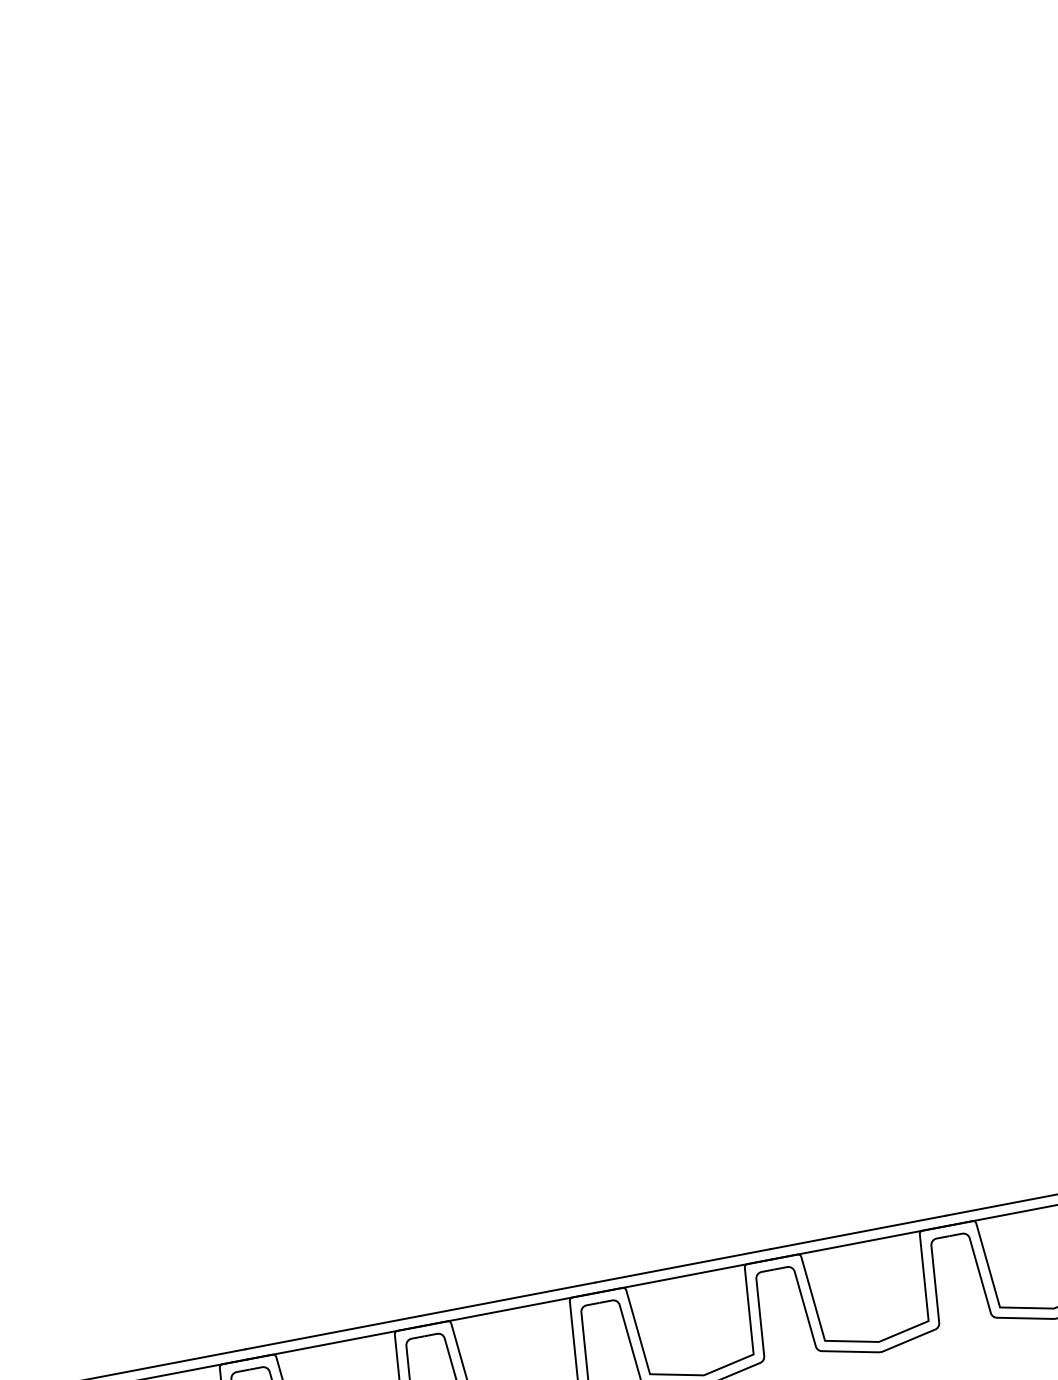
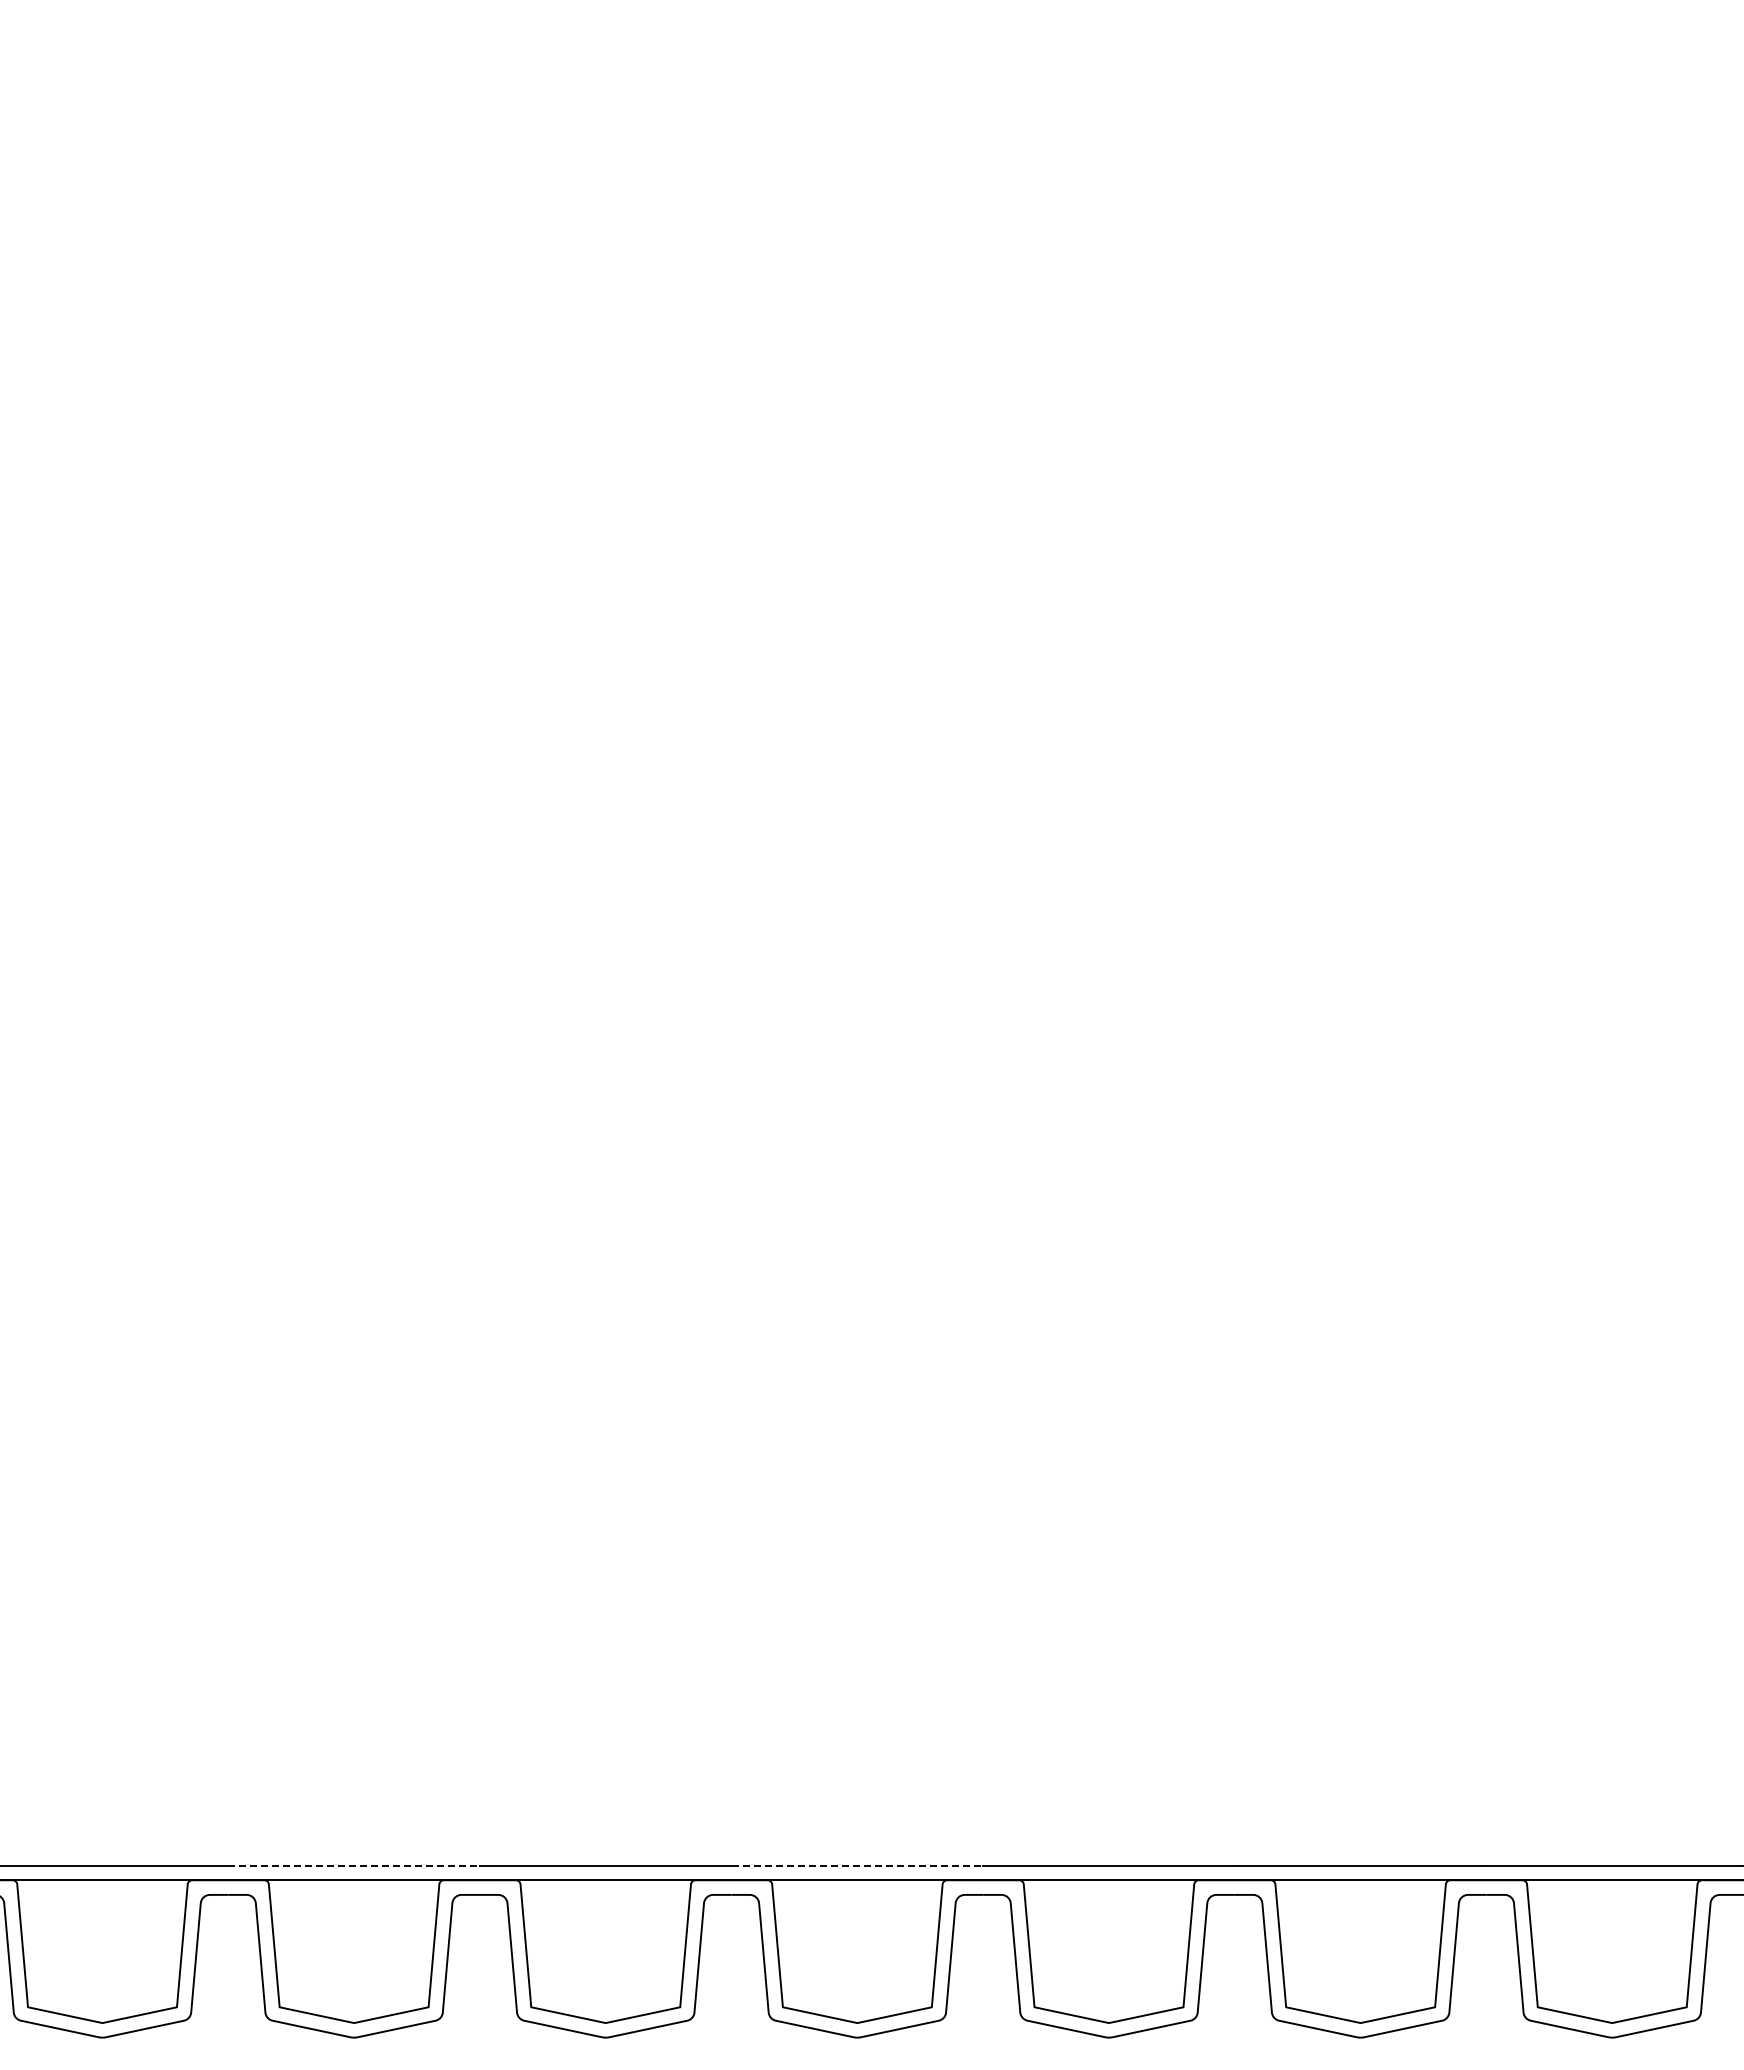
line: (683, 1265) -> (857, 1865), solid -> dashed
line: (333, 1332) -> (354, 1865), solid -> dashed

